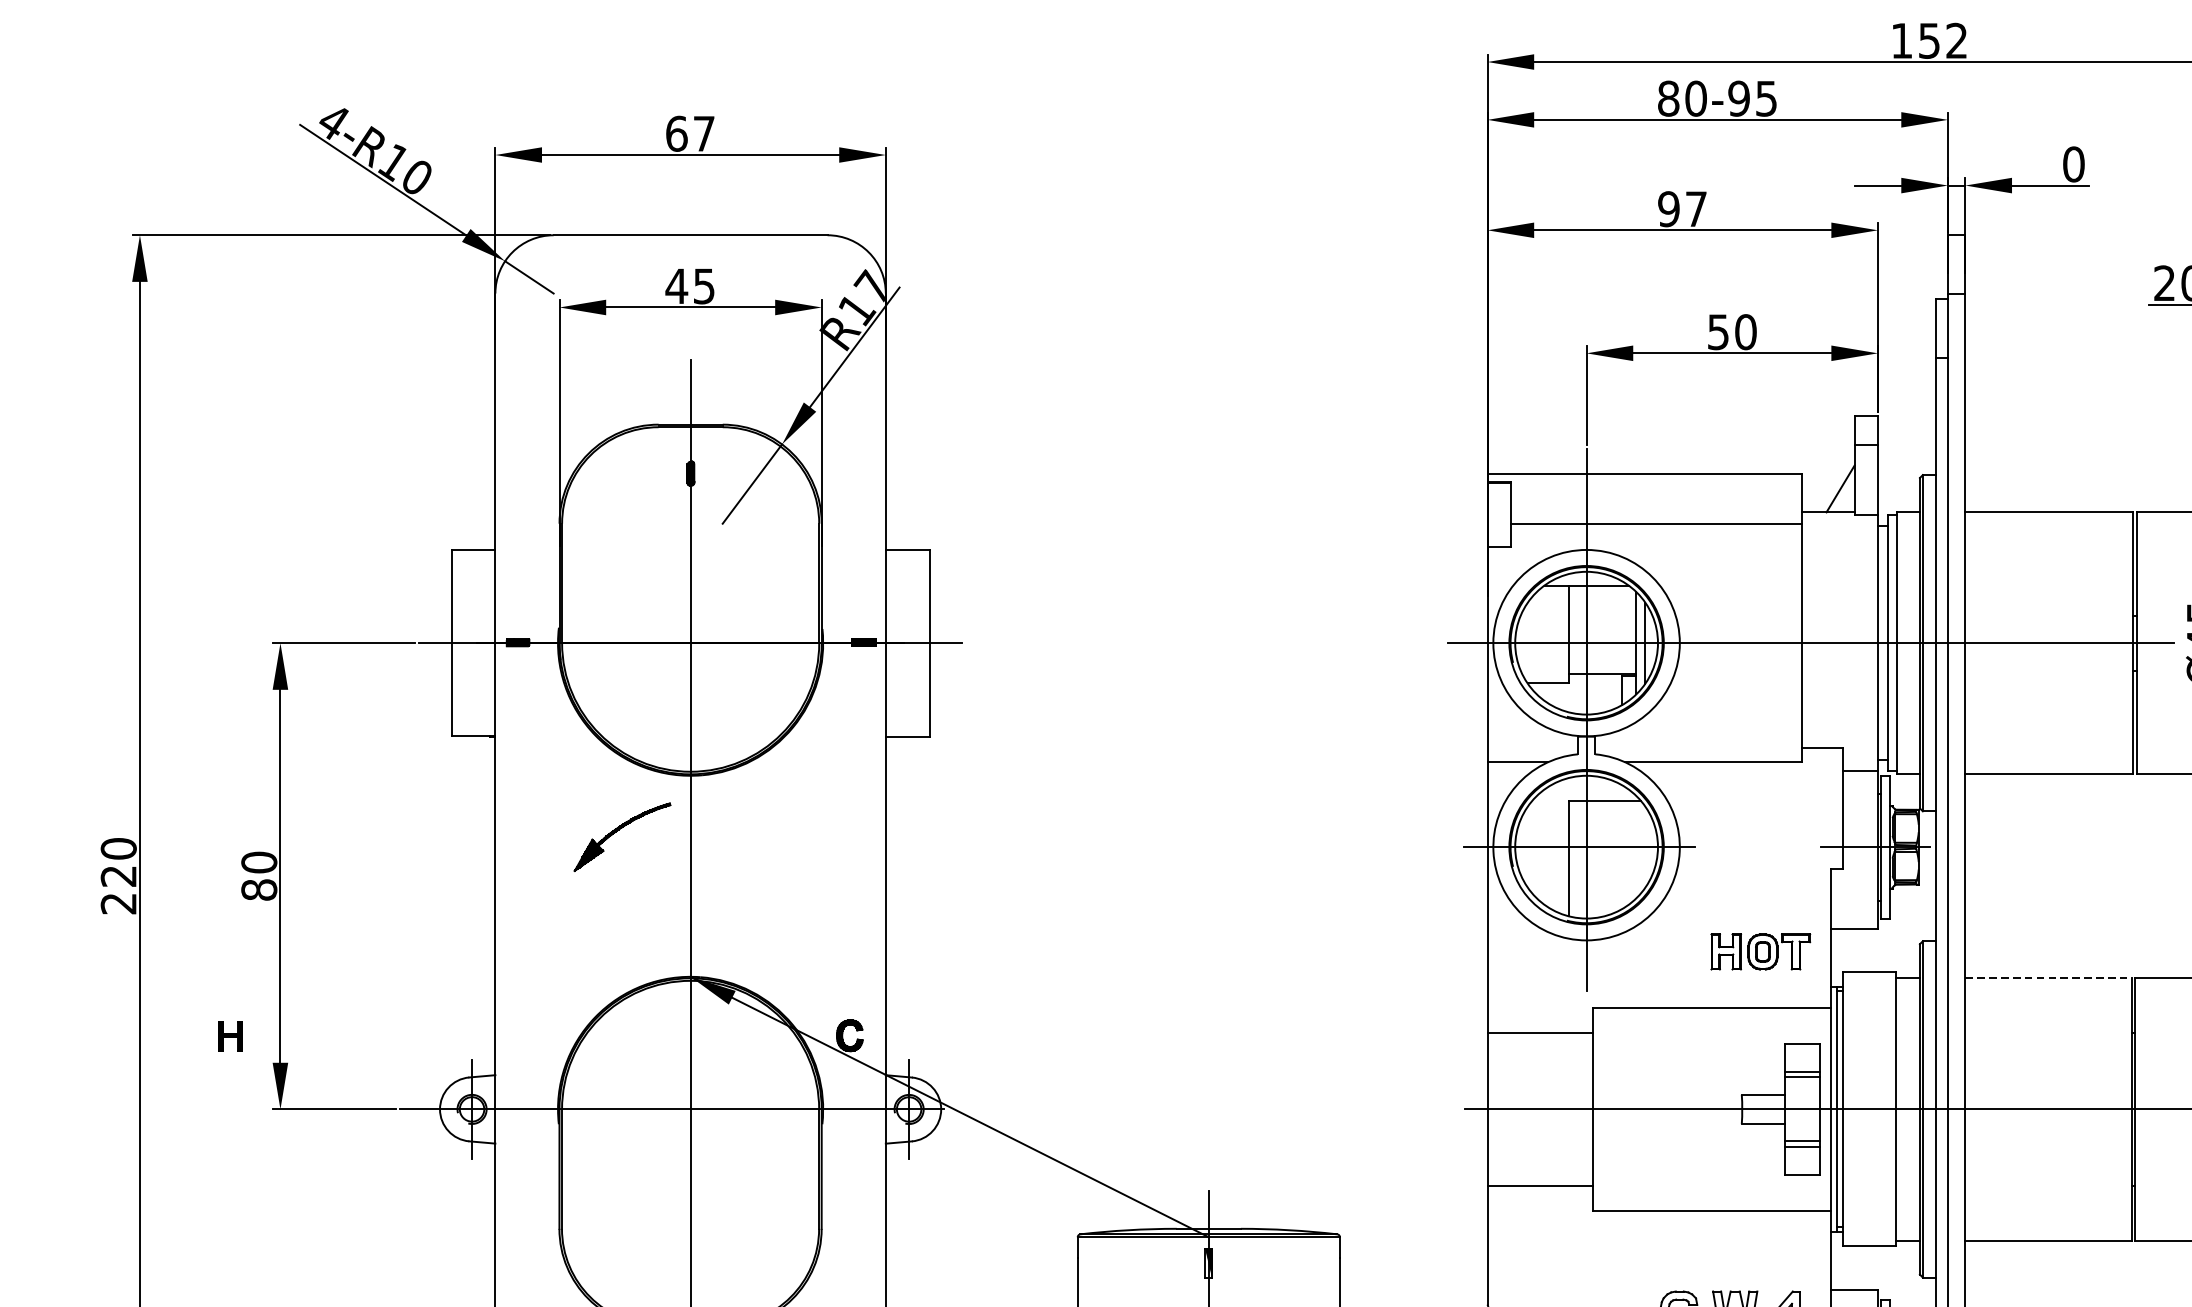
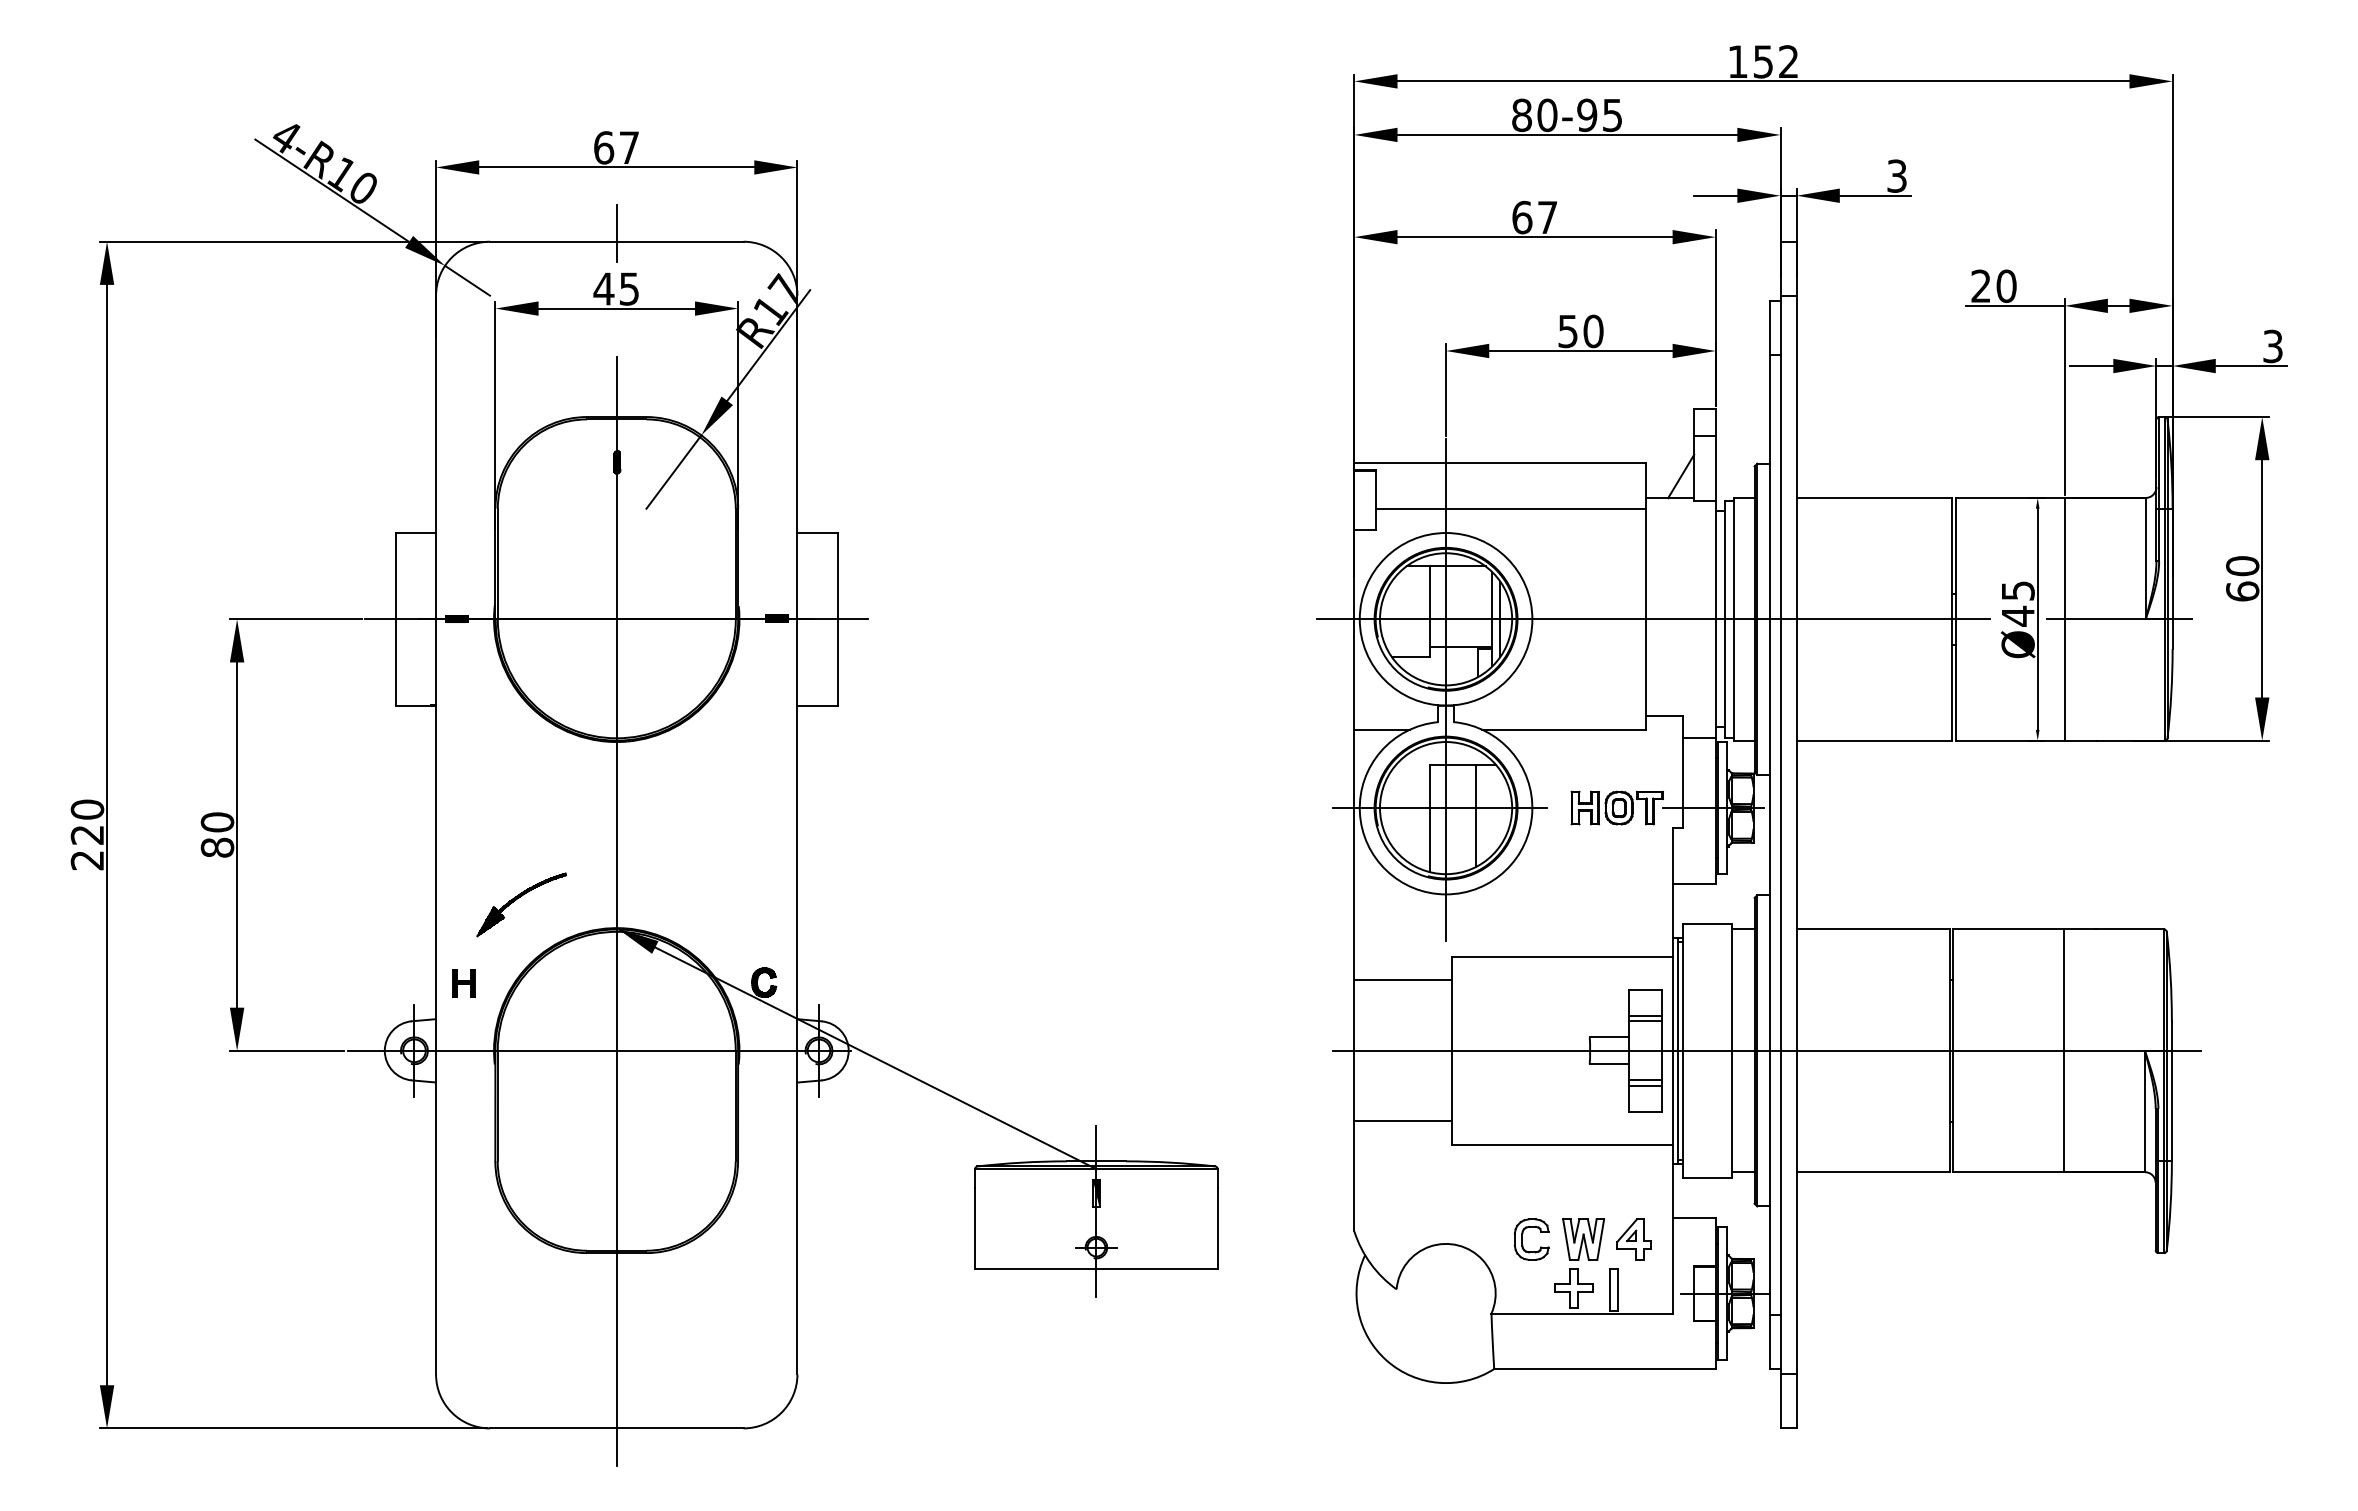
text: (2074, 163) -> (1897, 175), 0 -> 3
text: (1669, 209) -> (1522, 217), 97 -> 67
line: (690, 226) -> (616, 233), added
part: (620, 830) -> (519, 898), moved
line: (1618, 855) -> (1475, 815), added
part: (1759, 951) -> (1616, 807), moved
line: (2048, 978) -> (1873, 929), dashed -> solid
part: (230, 1036) -> (463, 983), moved

